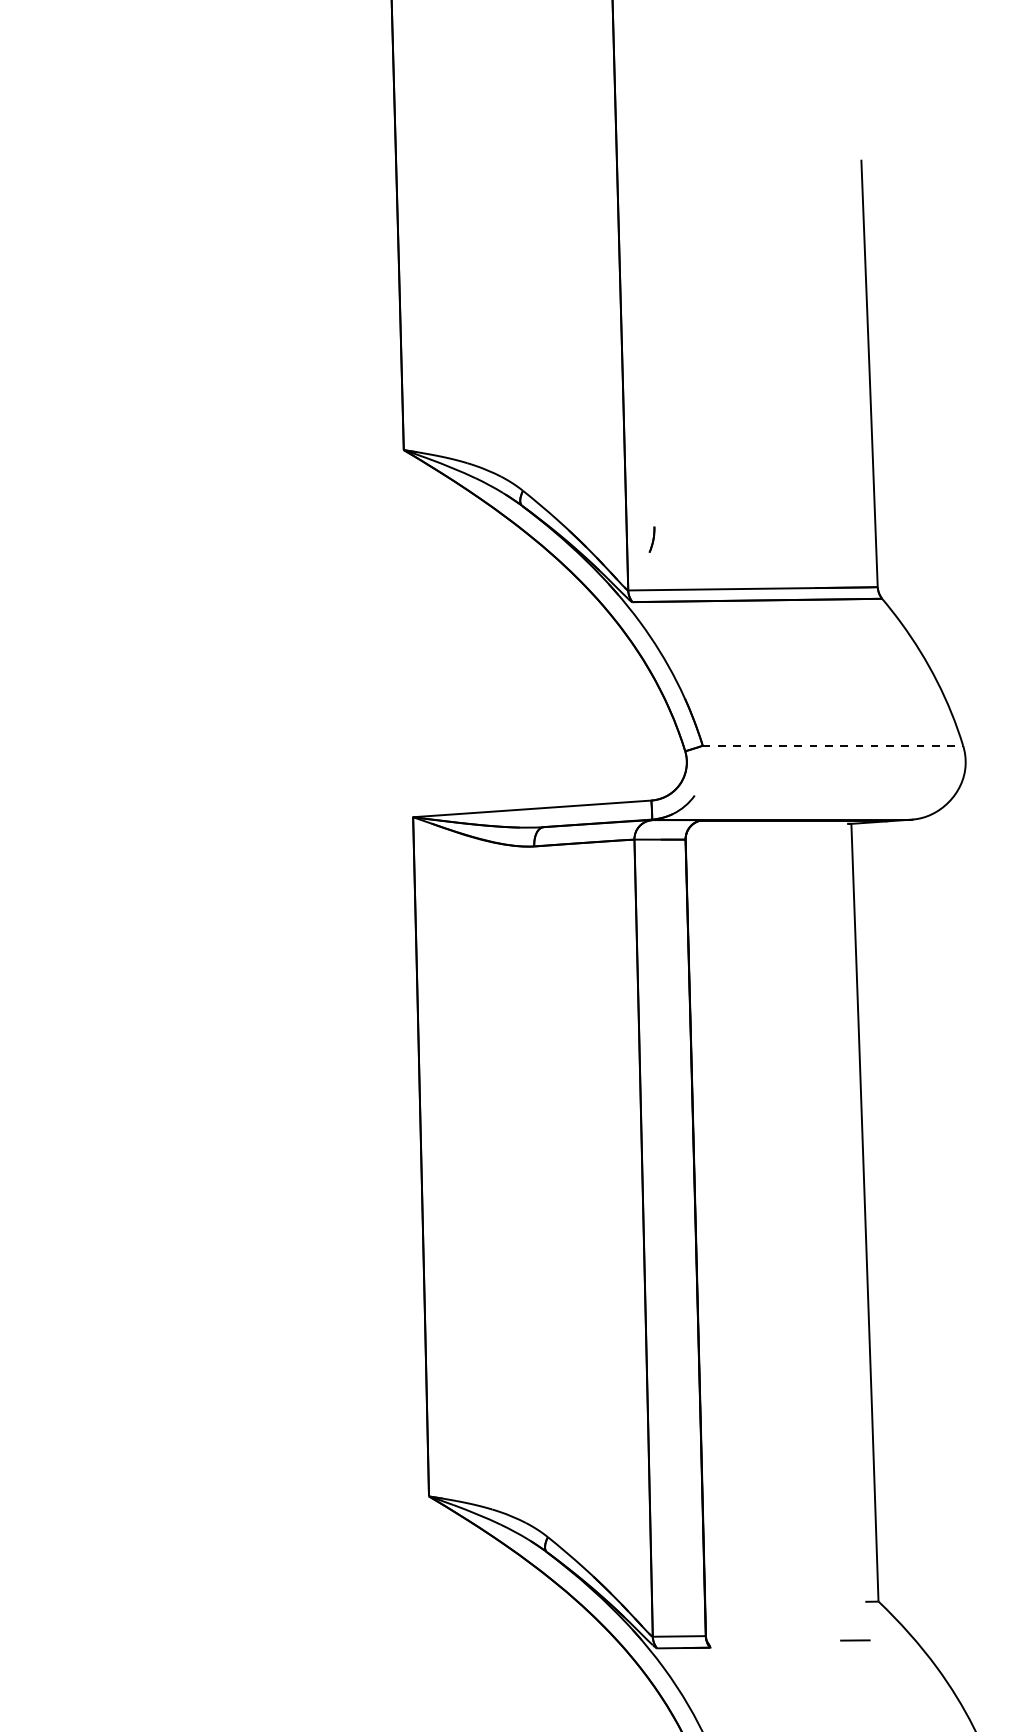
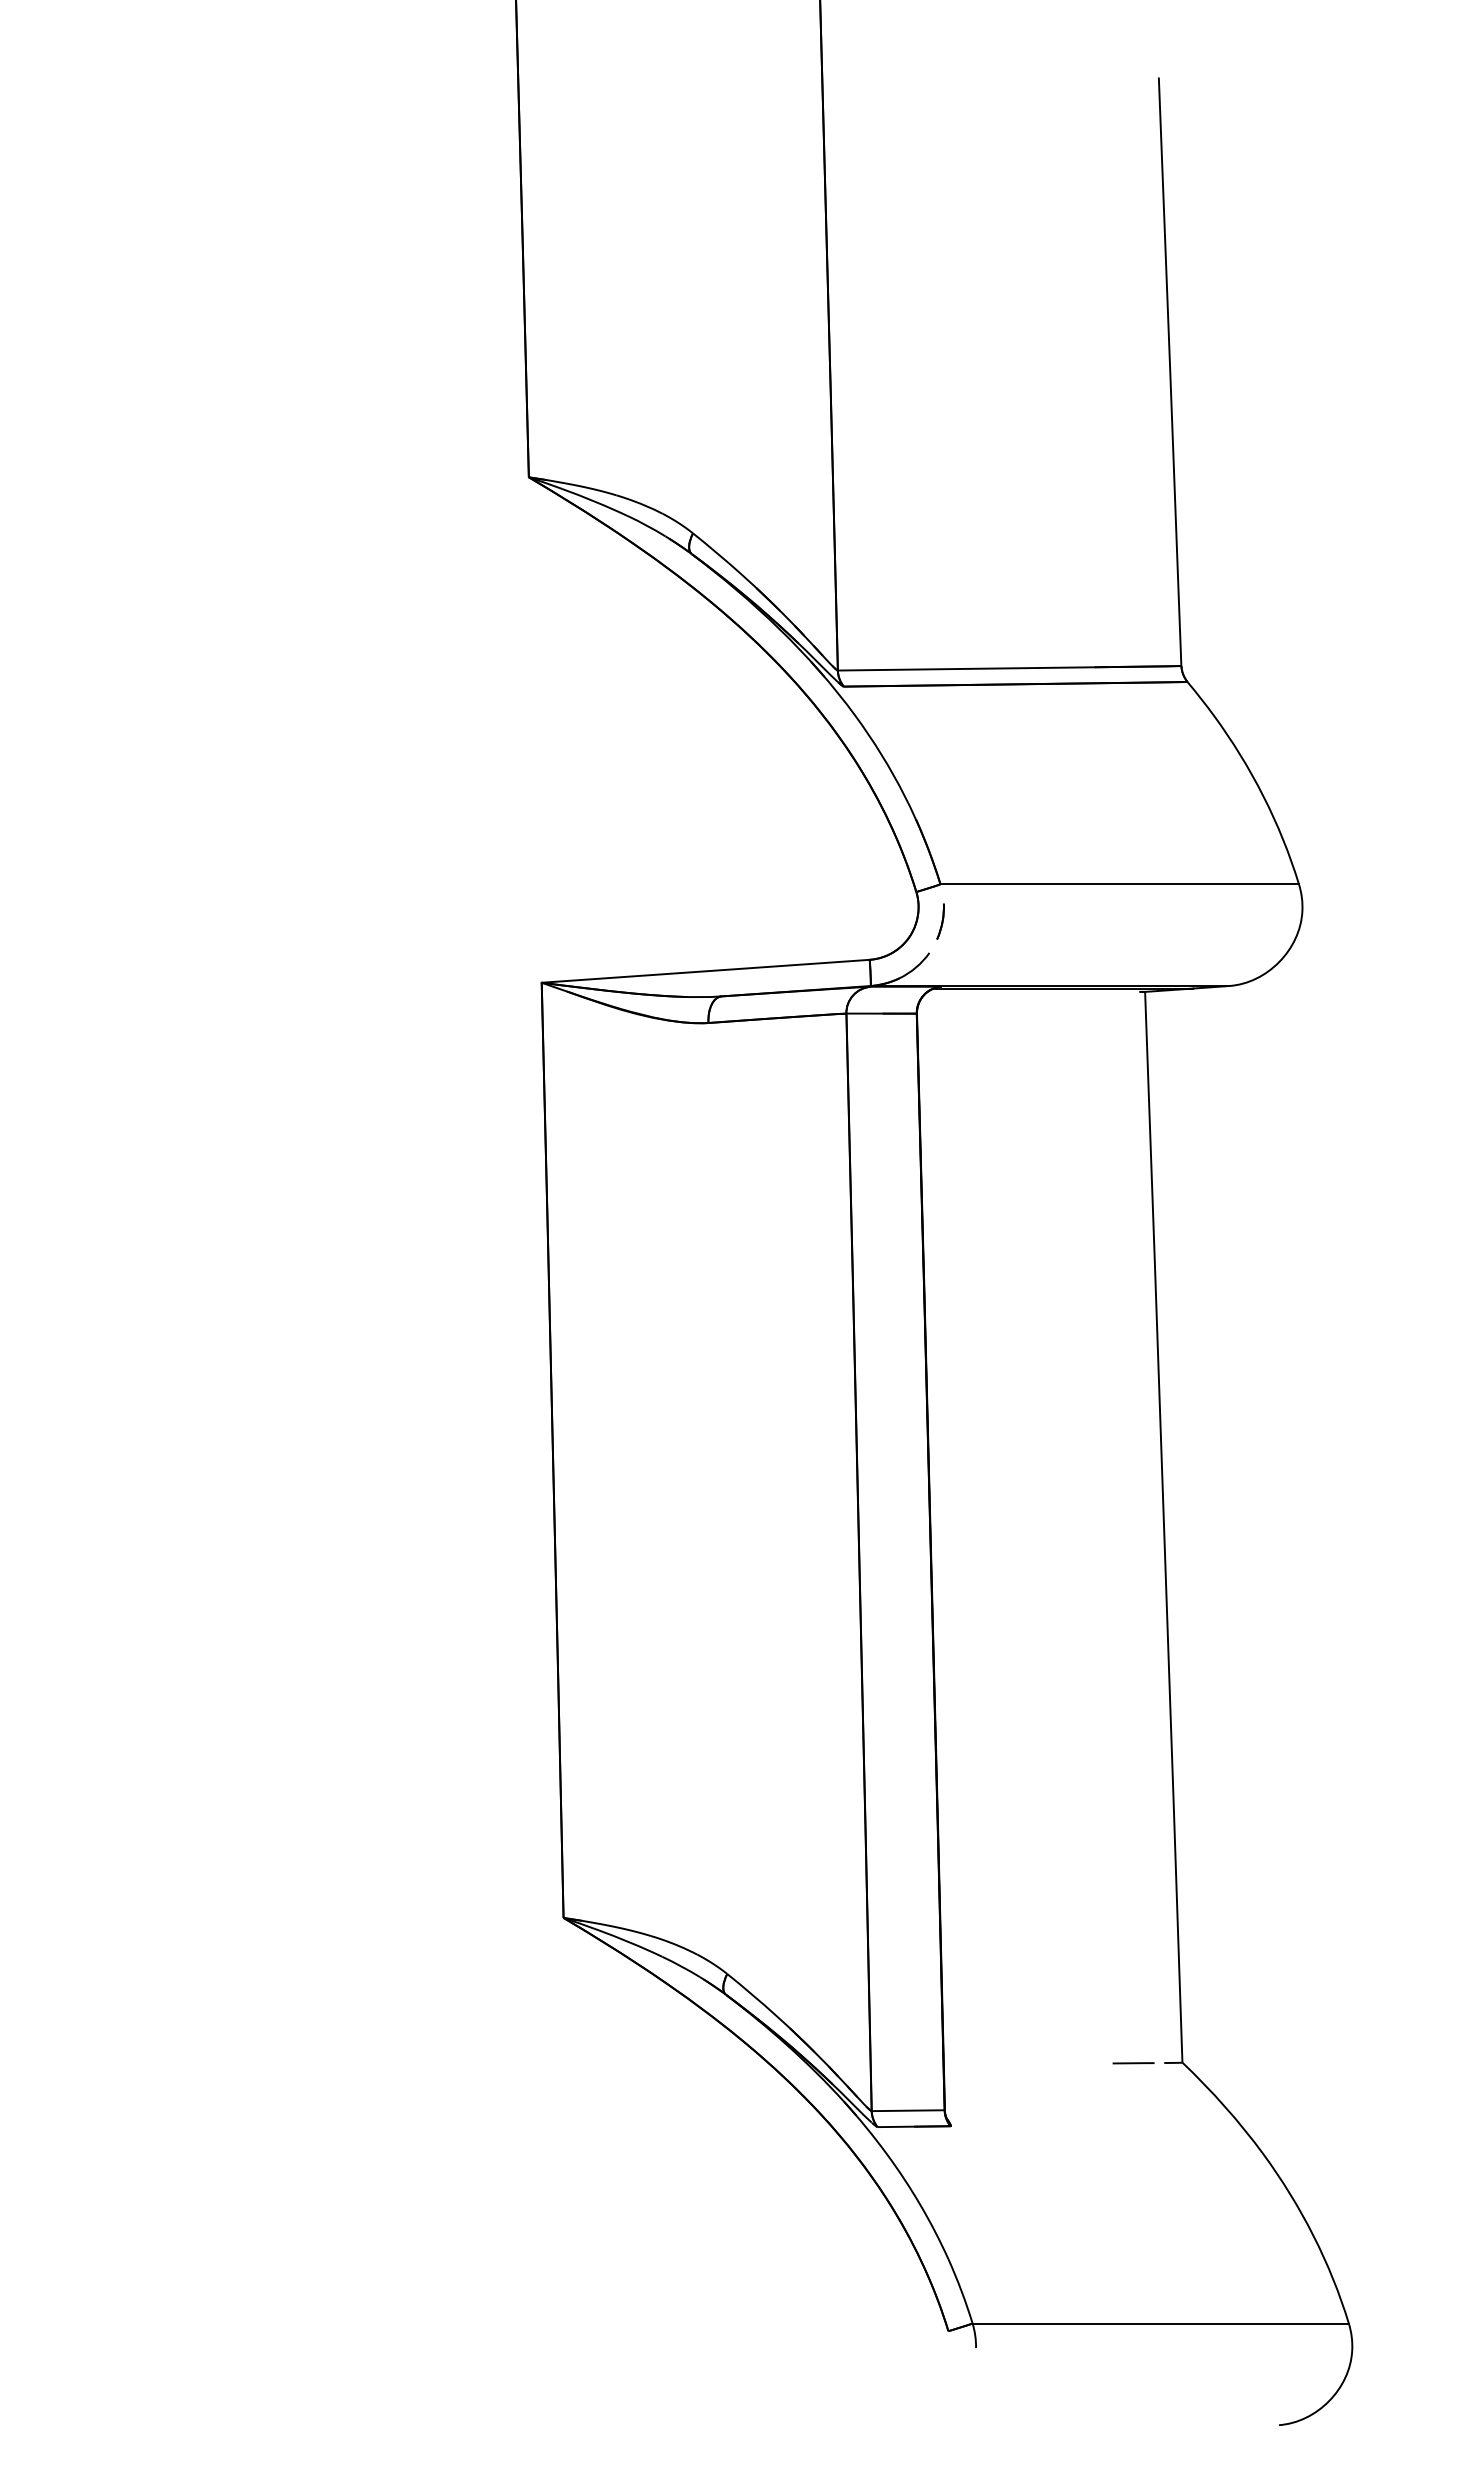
part: (651, 539) -> (940, 921), moved
line: (833, 745) -> (1120, 884), dashed -> solid
line: (855, 1640) -> (1133, 2063), moved

